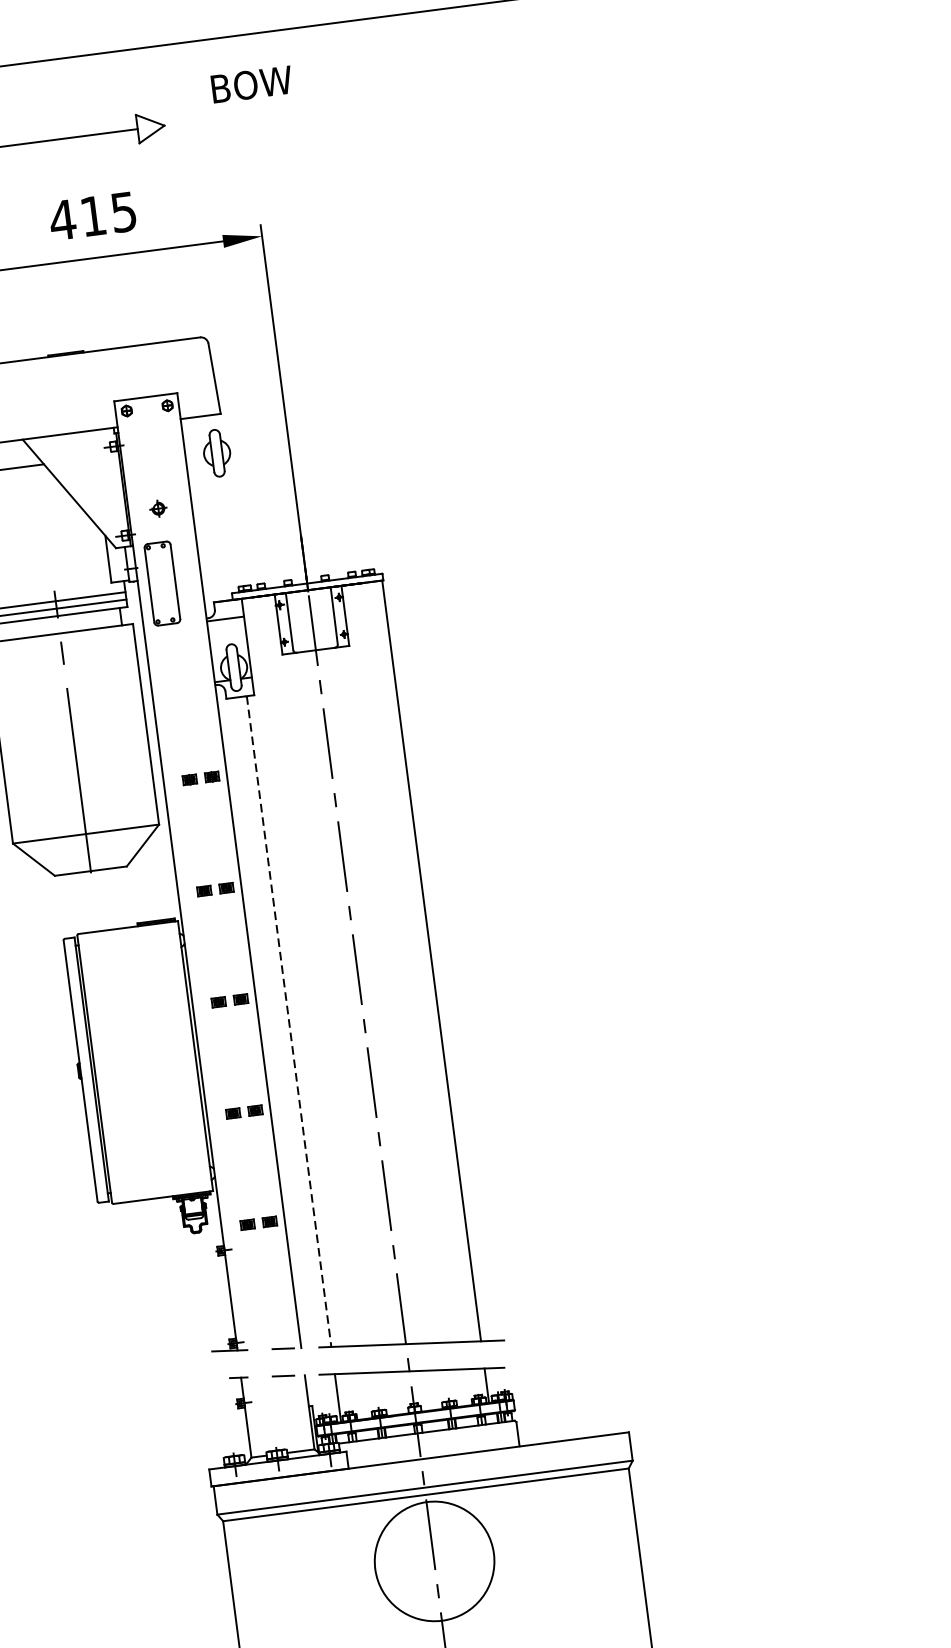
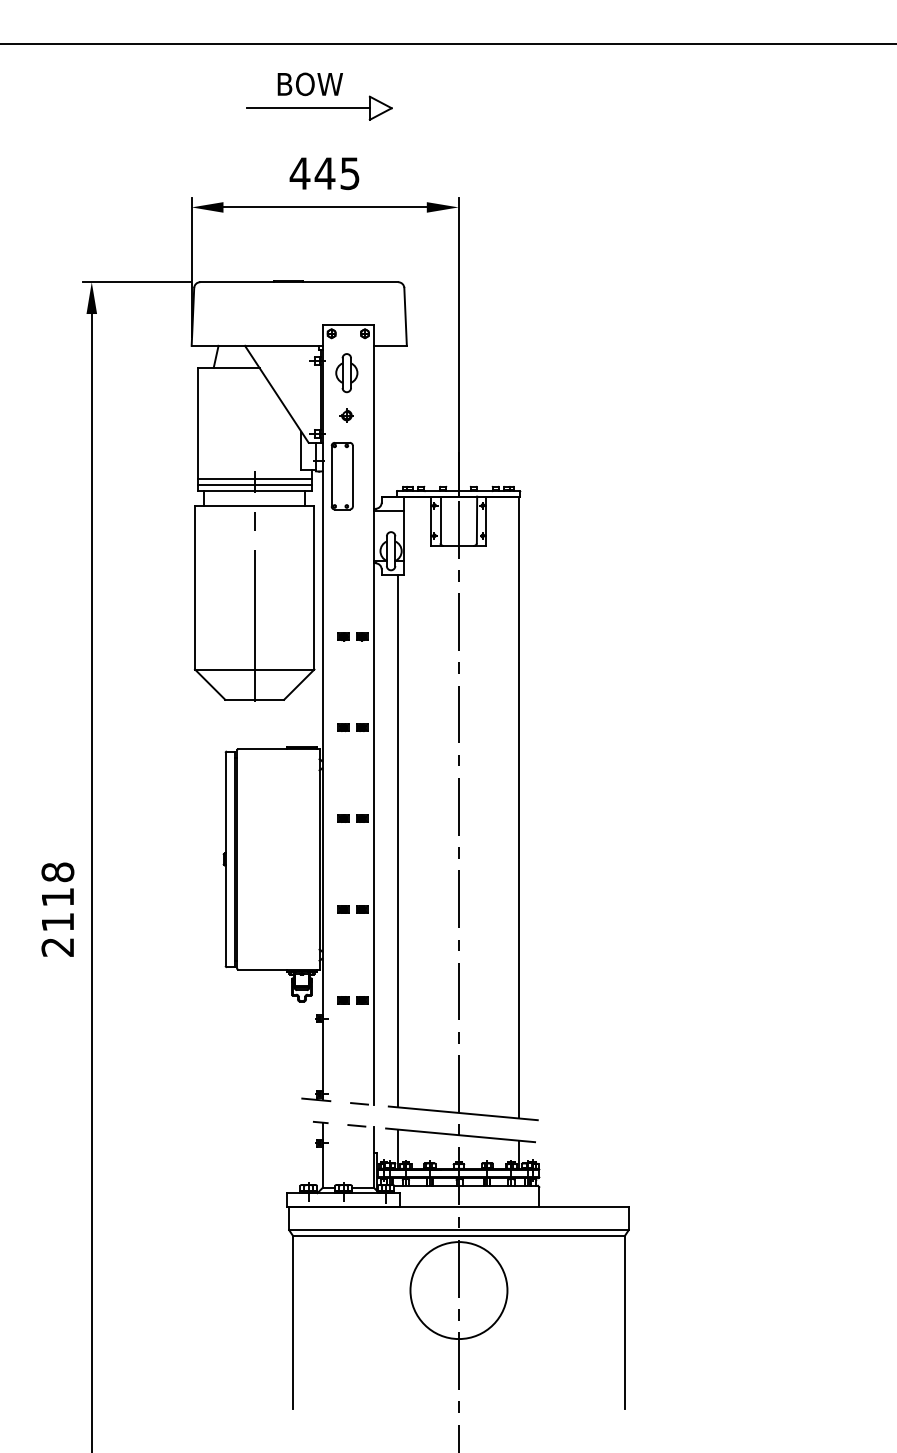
text: (250, 84) -> (309, 84), moved
text: (92, 216) -> (324, 173), 415 -> 445
part: (216, 453) -> (346, 373), moved
line: (289, 1021) -> (398, 841), dashed -> solid

